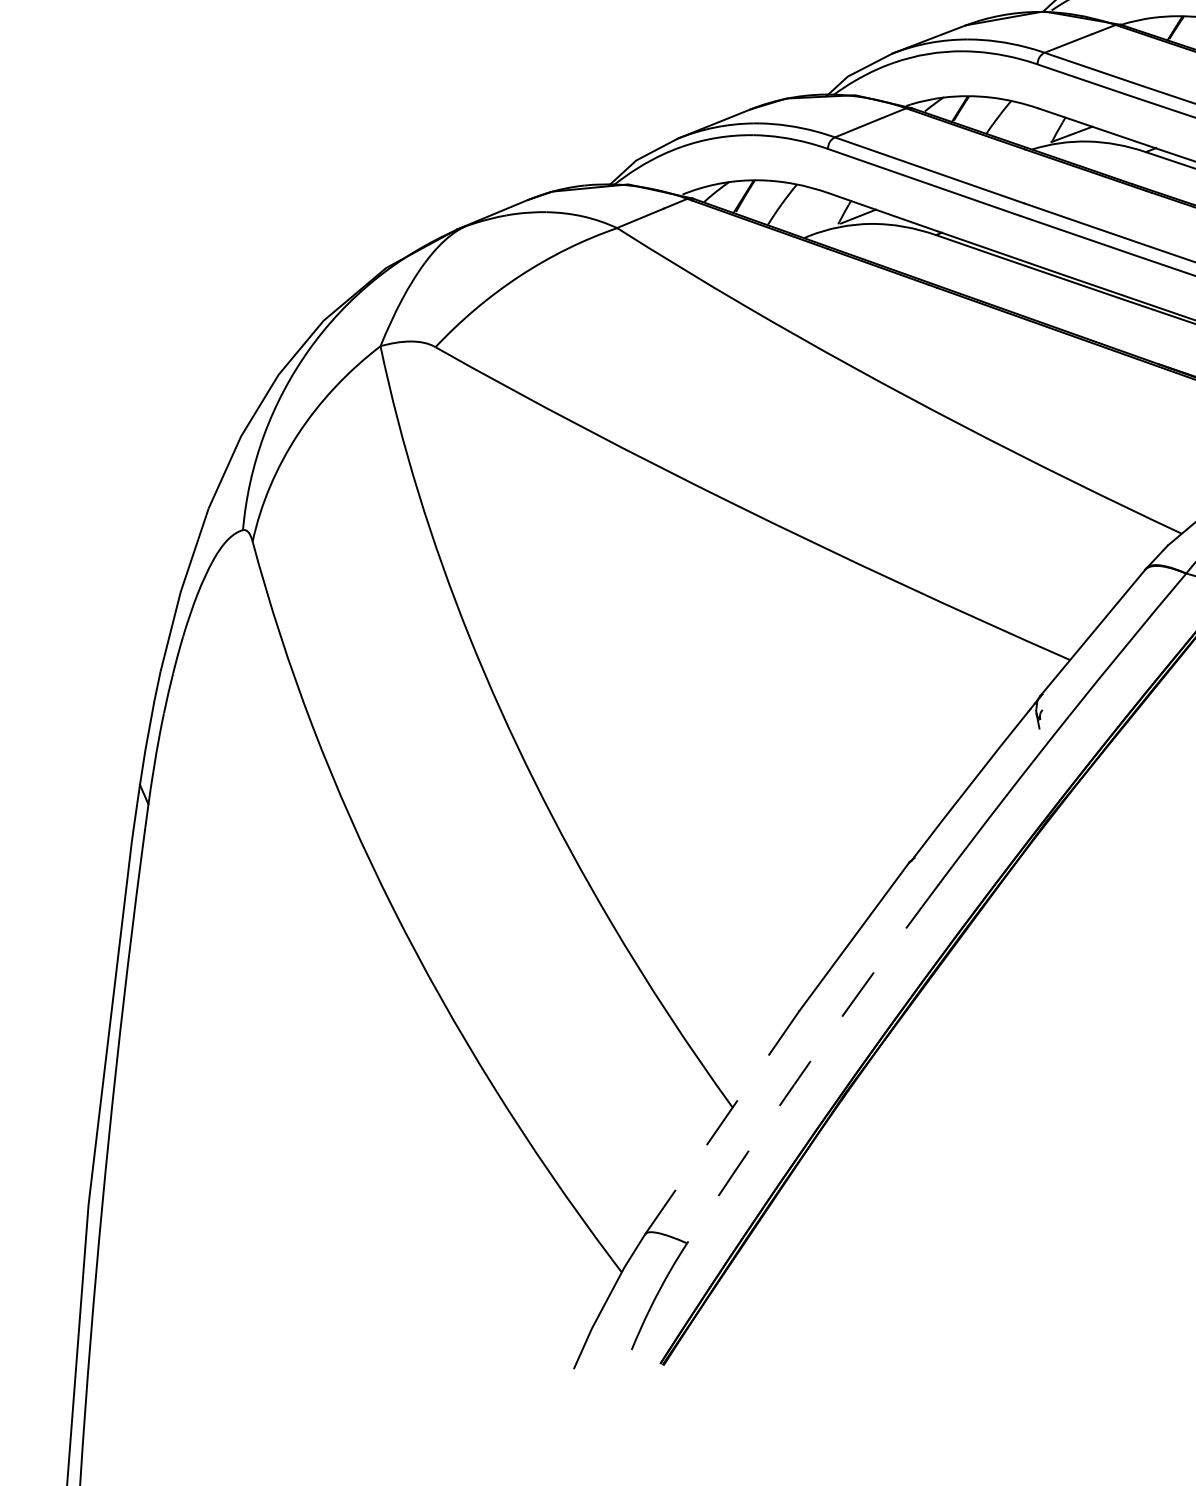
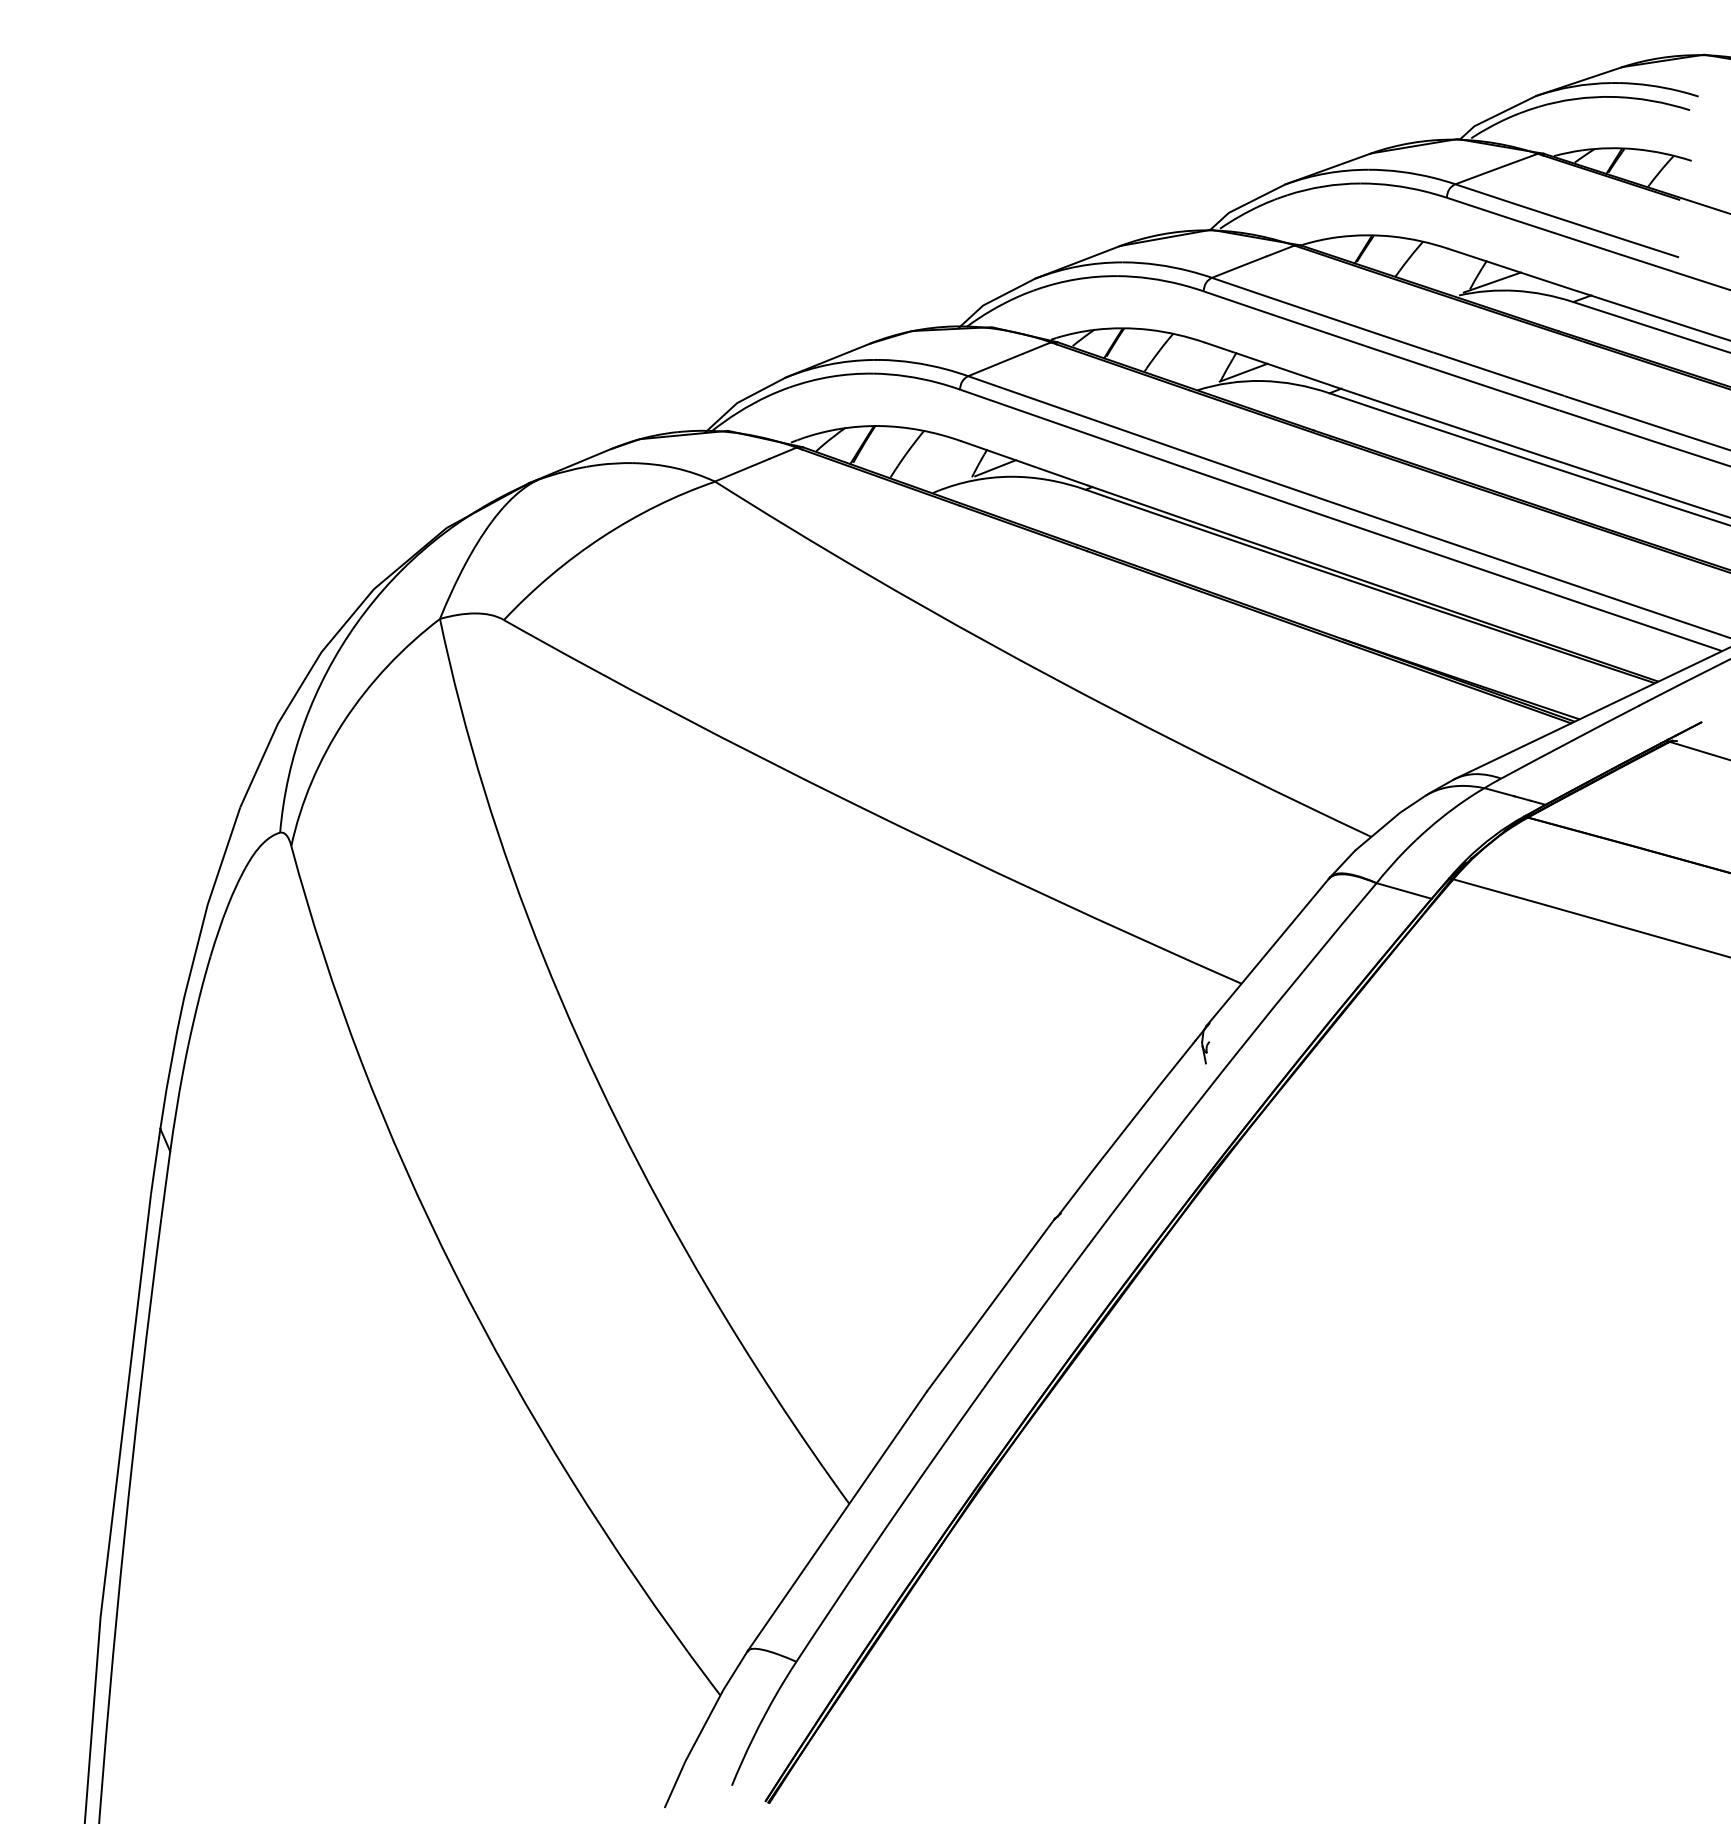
arc: (810, 1062) -> (939, 1451), dashed -> solid
line: (722, 1122) -> (837, 1521), dashed -> solid

